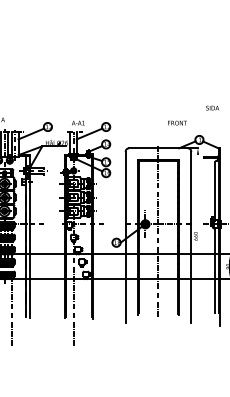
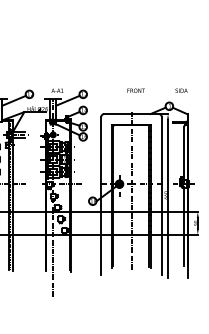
text: (212, 107) -> (181, 90), moved
text: (177, 122) -> (136, 90), moved
line: (197, 240) -> (167, 199), added

